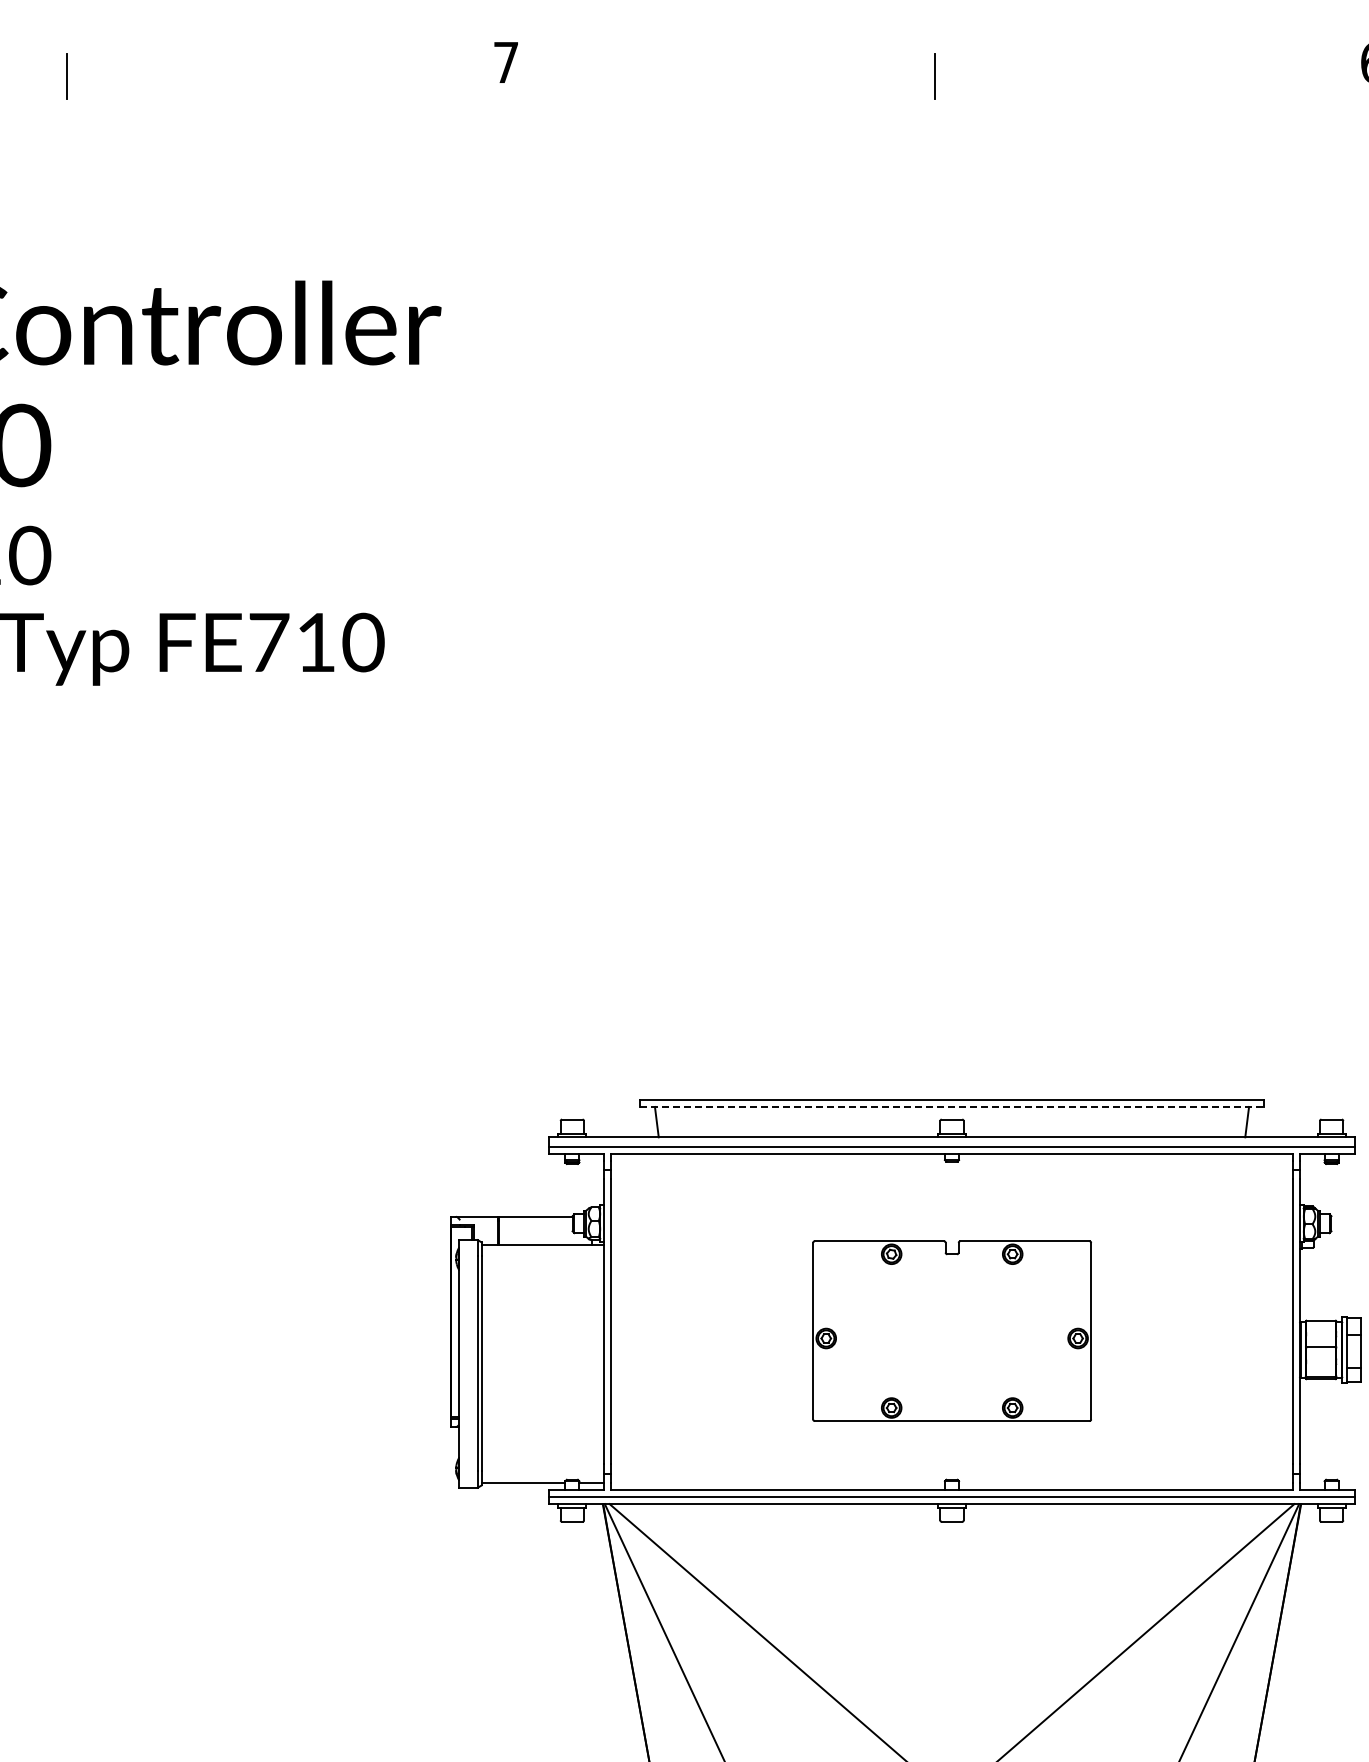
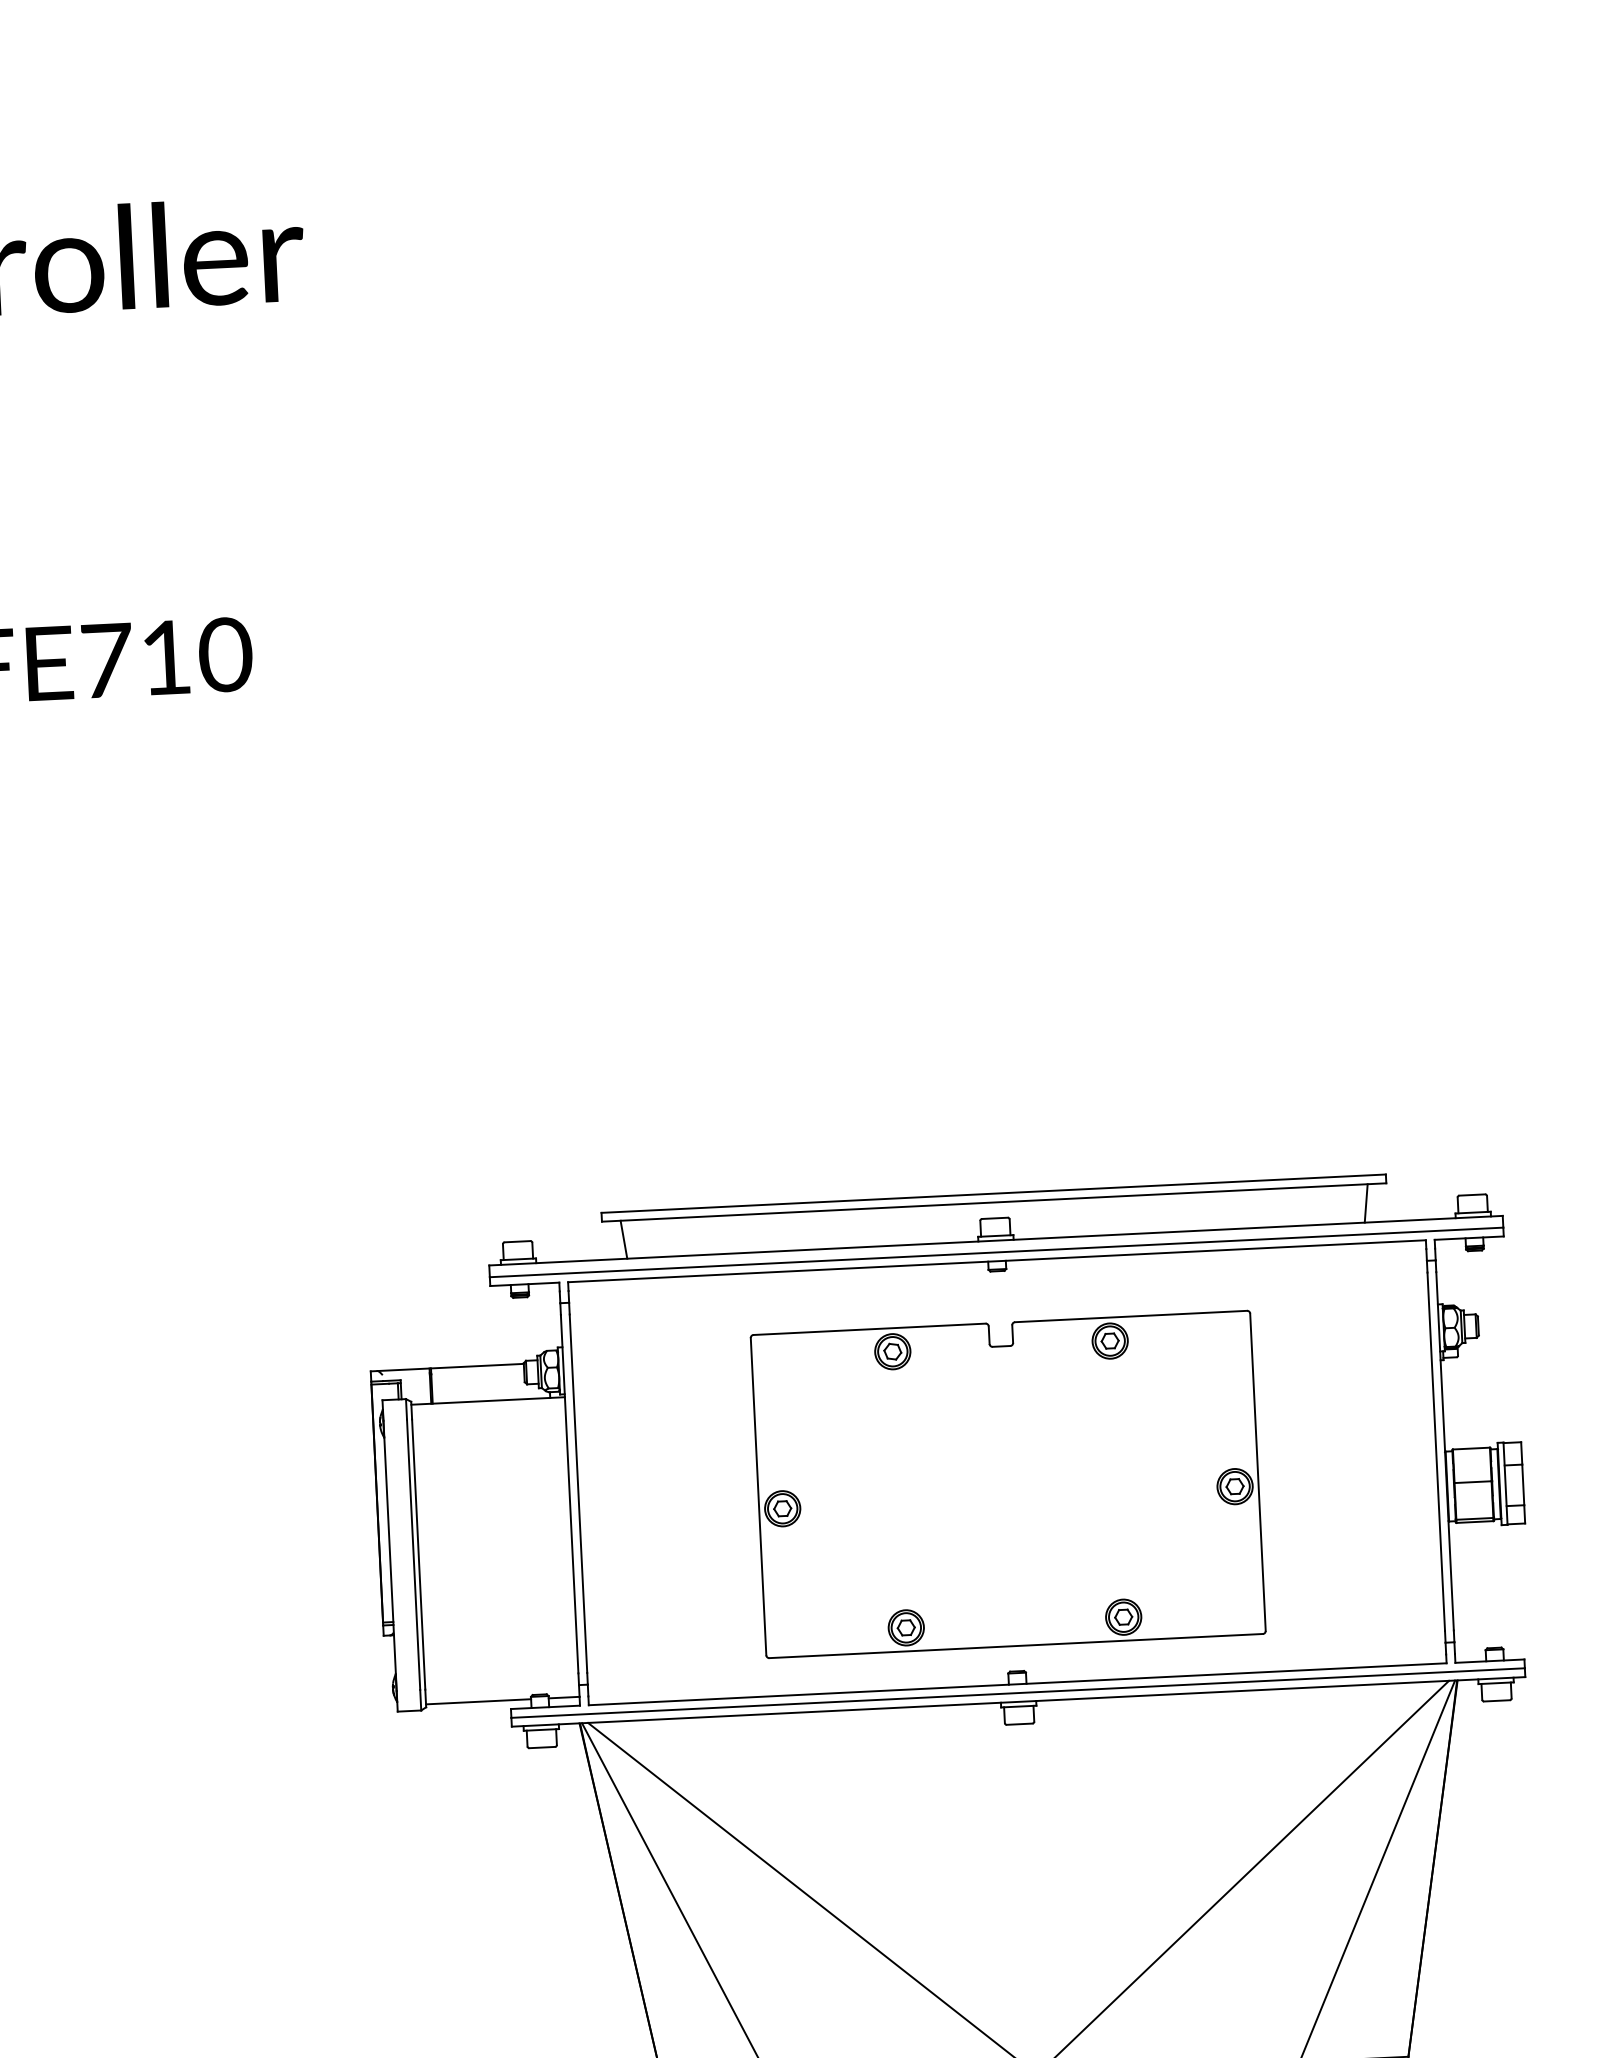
line: (952, 1106) -> (994, 1201), dashed -> solid
part: (951, 1330) -> (1007, 1483), size x1.43

